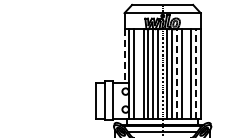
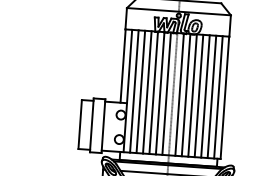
line: (124, 55) -> (122, 65), dashed -> solid
line: (138, 73) -> (140, 91), added
line: (176, 73) -> (192, 95), dashed -> solid
line: (186, 73) -> (205, 96), added
line: (195, 73) -> (217, 97), dashed -> solid

